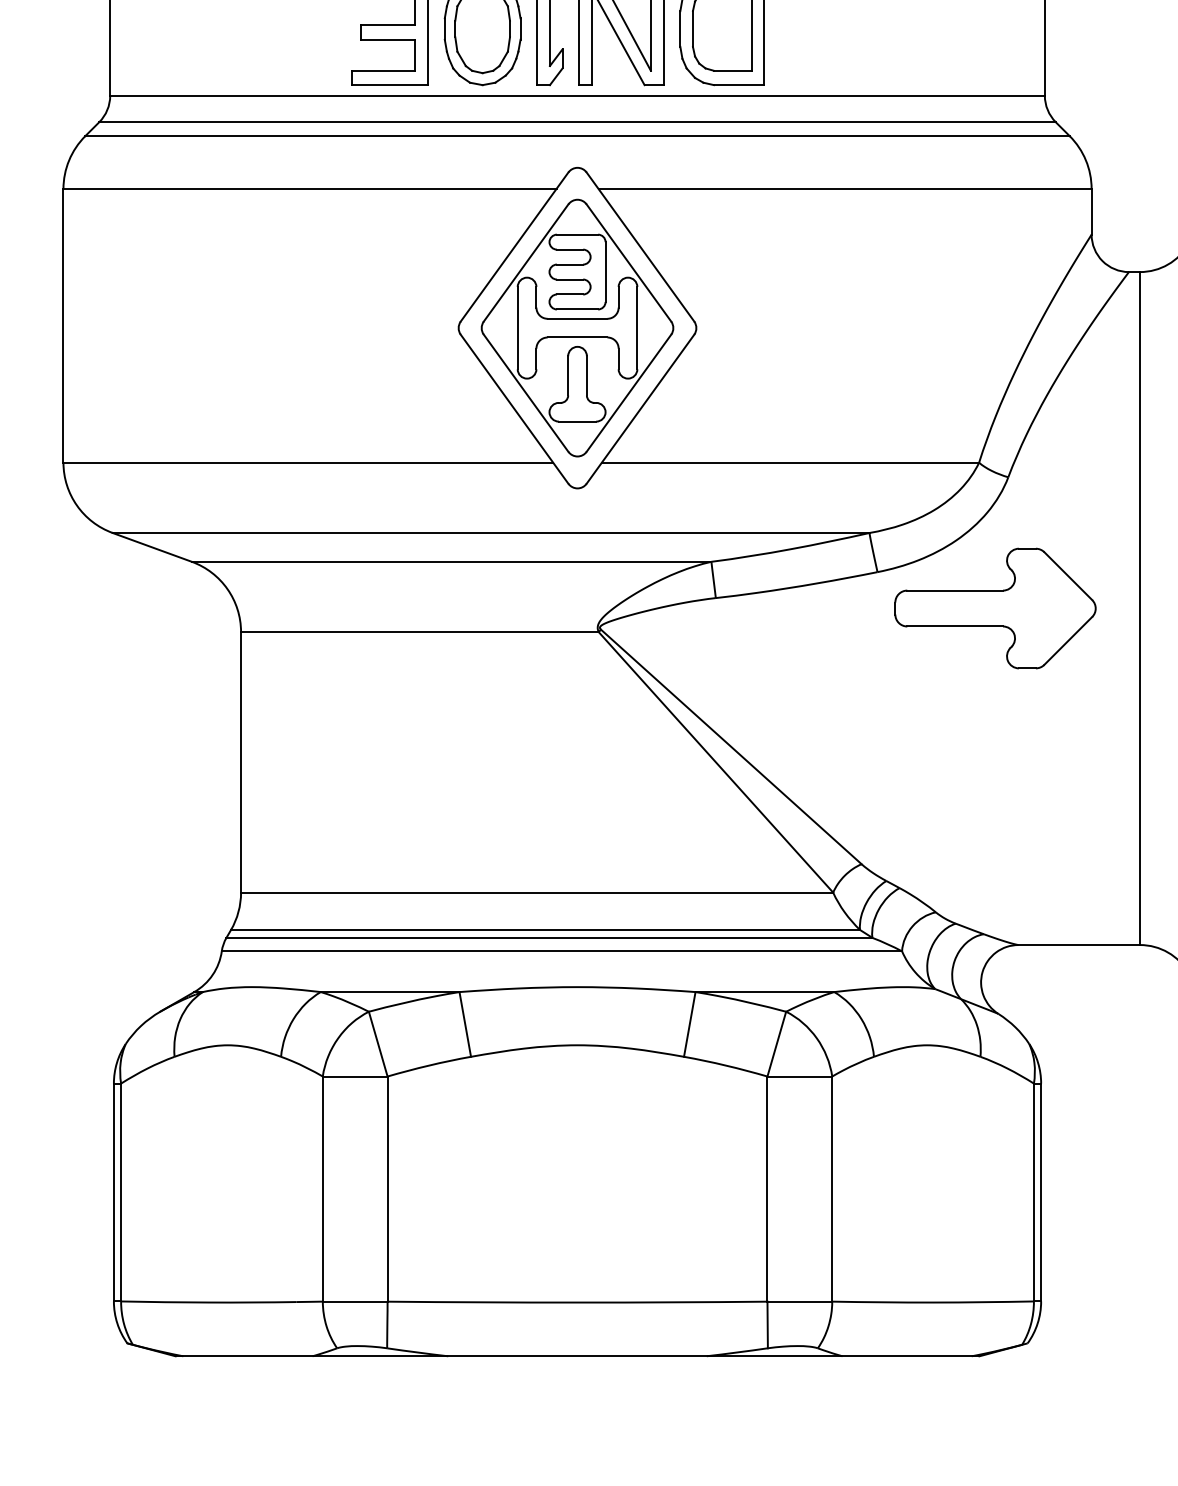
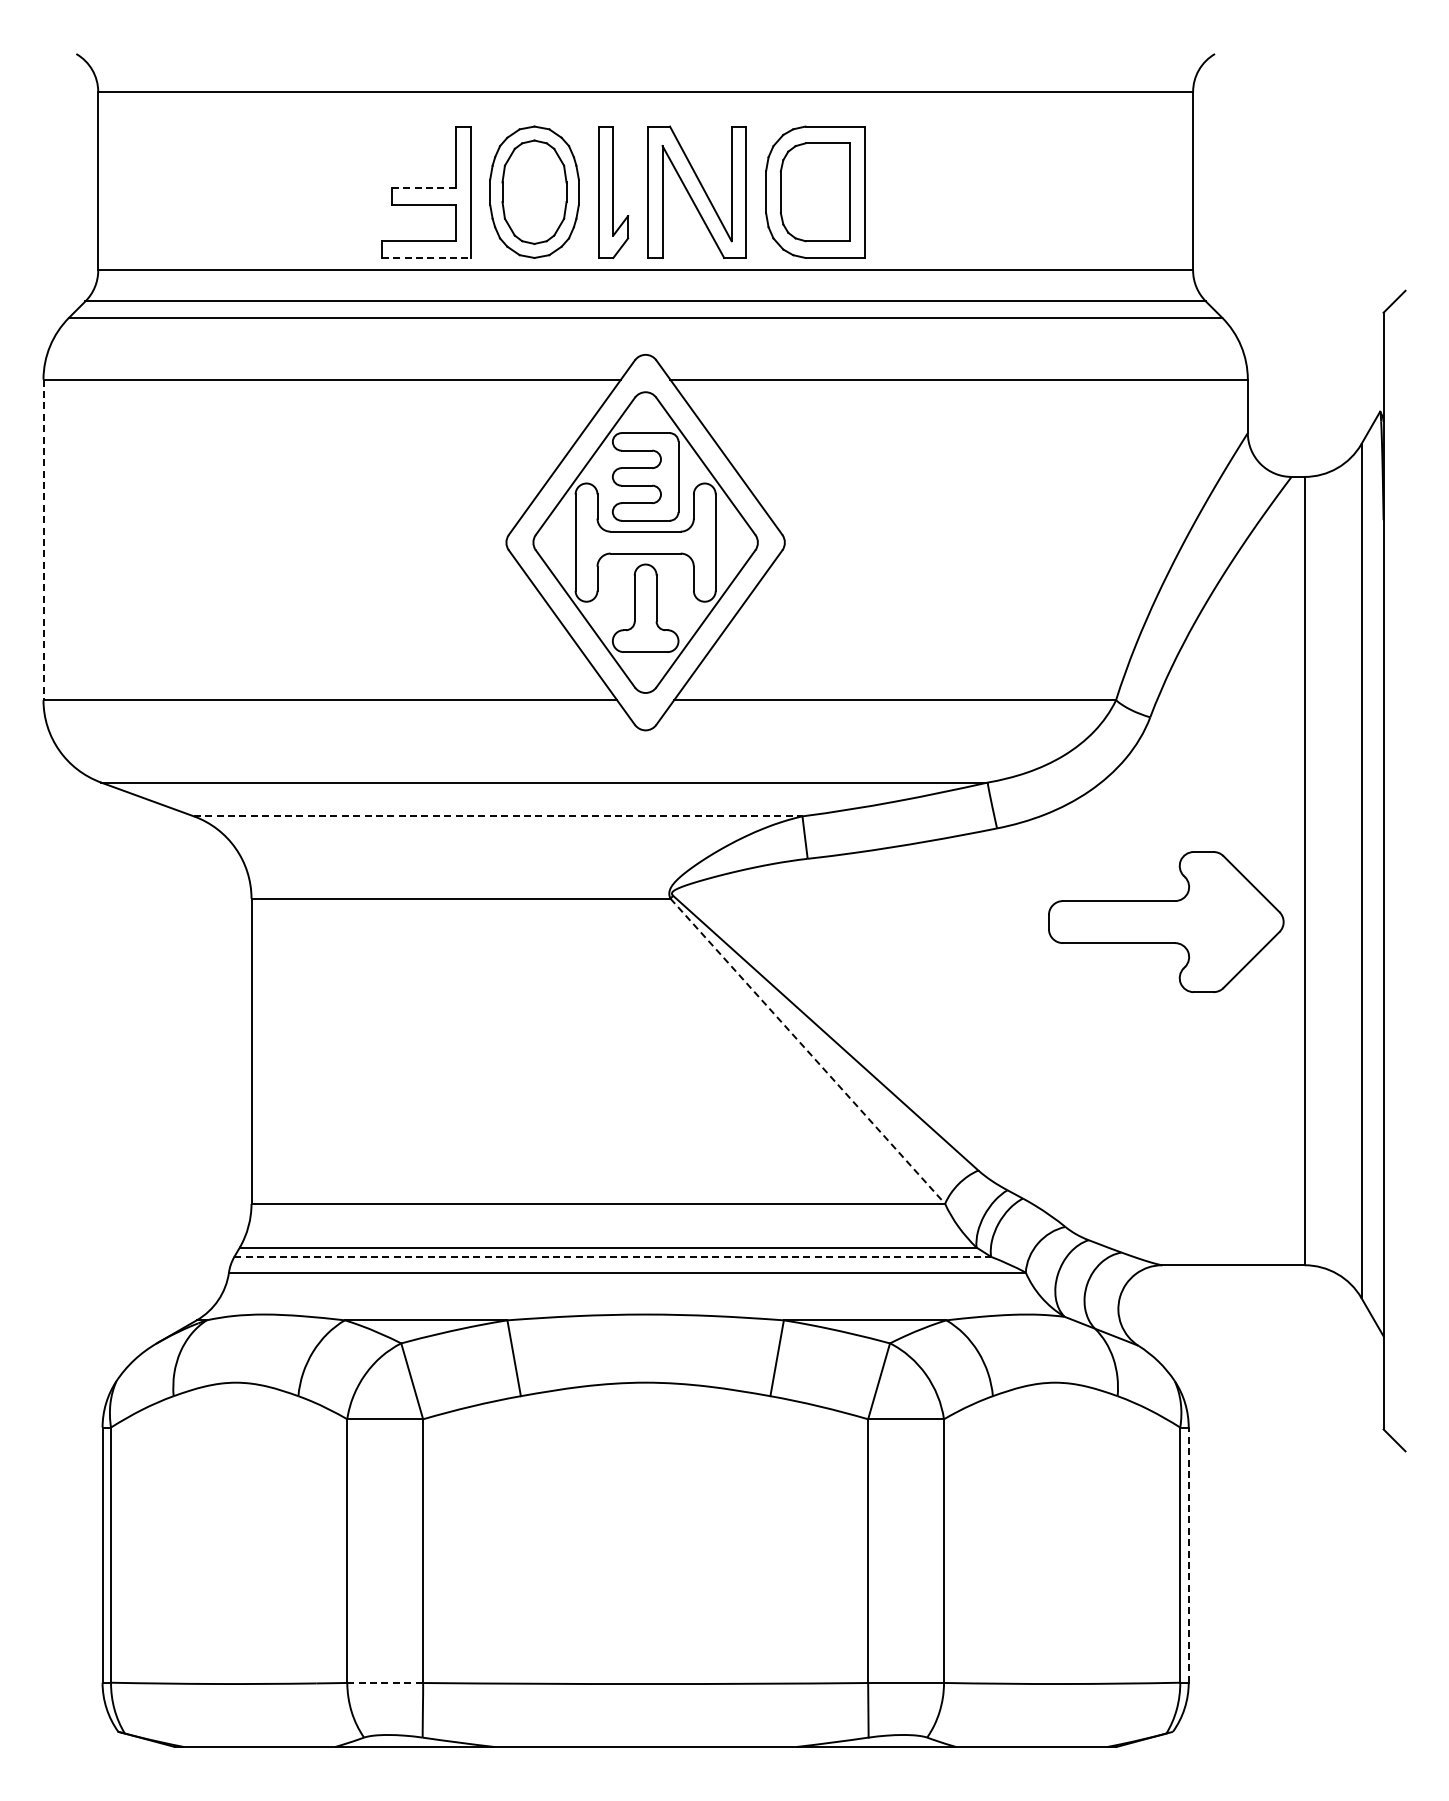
line: (387, 25) -> (423, 188), solid -> dashed
line: (390, 84) -> (426, 257), solid -> dashed
line: (63, 326) -> (43, 540), solid -> dashed
line: (451, 561) -> (498, 816), solid -> dashed
part: (995, 608) -> (1166, 921), moved
line: (716, 762) -> (808, 1051), solid -> dashed
line: (550, 937) -> (613, 1256), solid -> dashed
line: (1040, 1192) -> (1188, 1555), solid -> dashed
line: (355, 1301) -> (385, 1682), solid -> dashed

